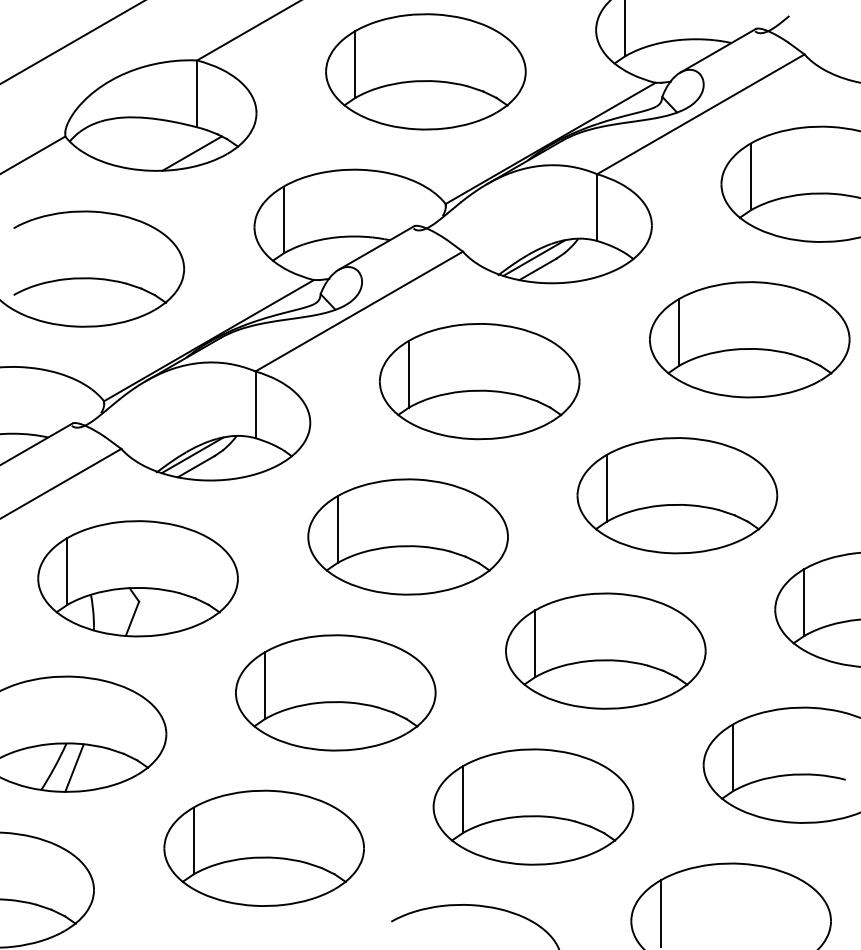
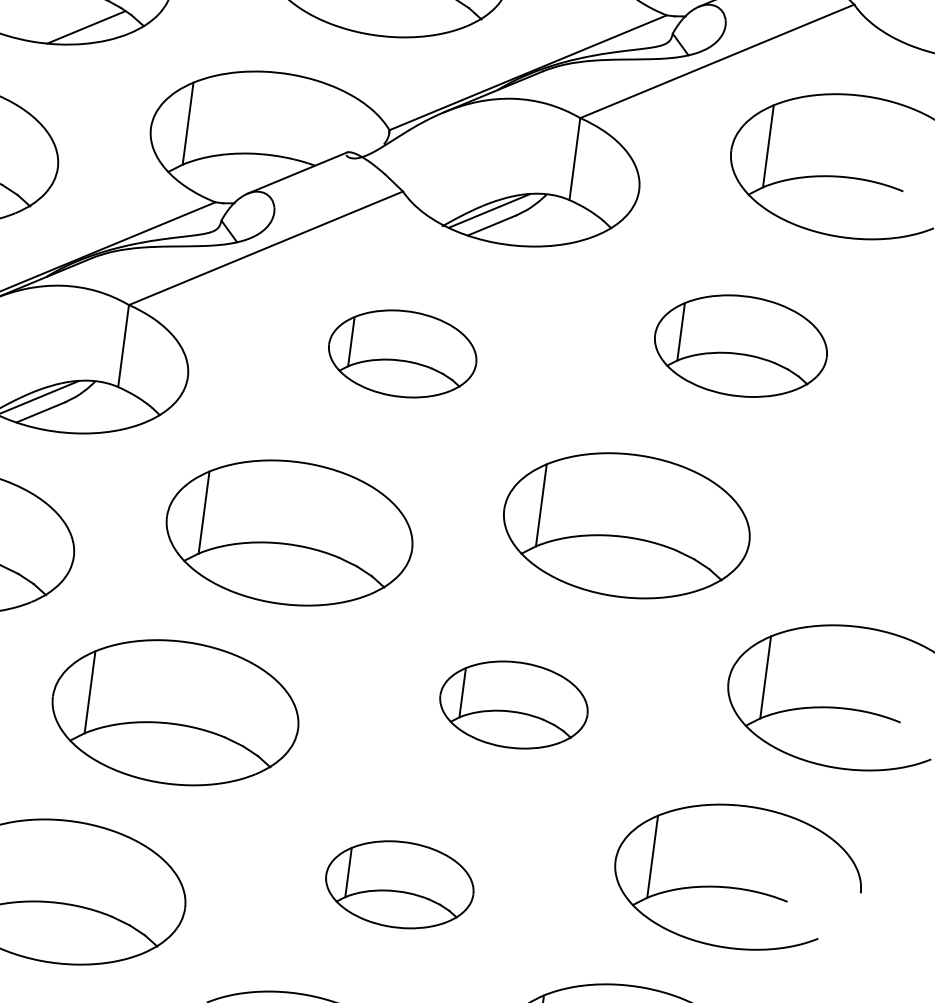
part: (749, 339) -> (740, 345), size x0.7
part: (479, 381) -> (402, 353), size x0.6
part: (605, 650) -> (513, 704), size x0.6
part: (533, 806) -> (399, 884), size x0.6

